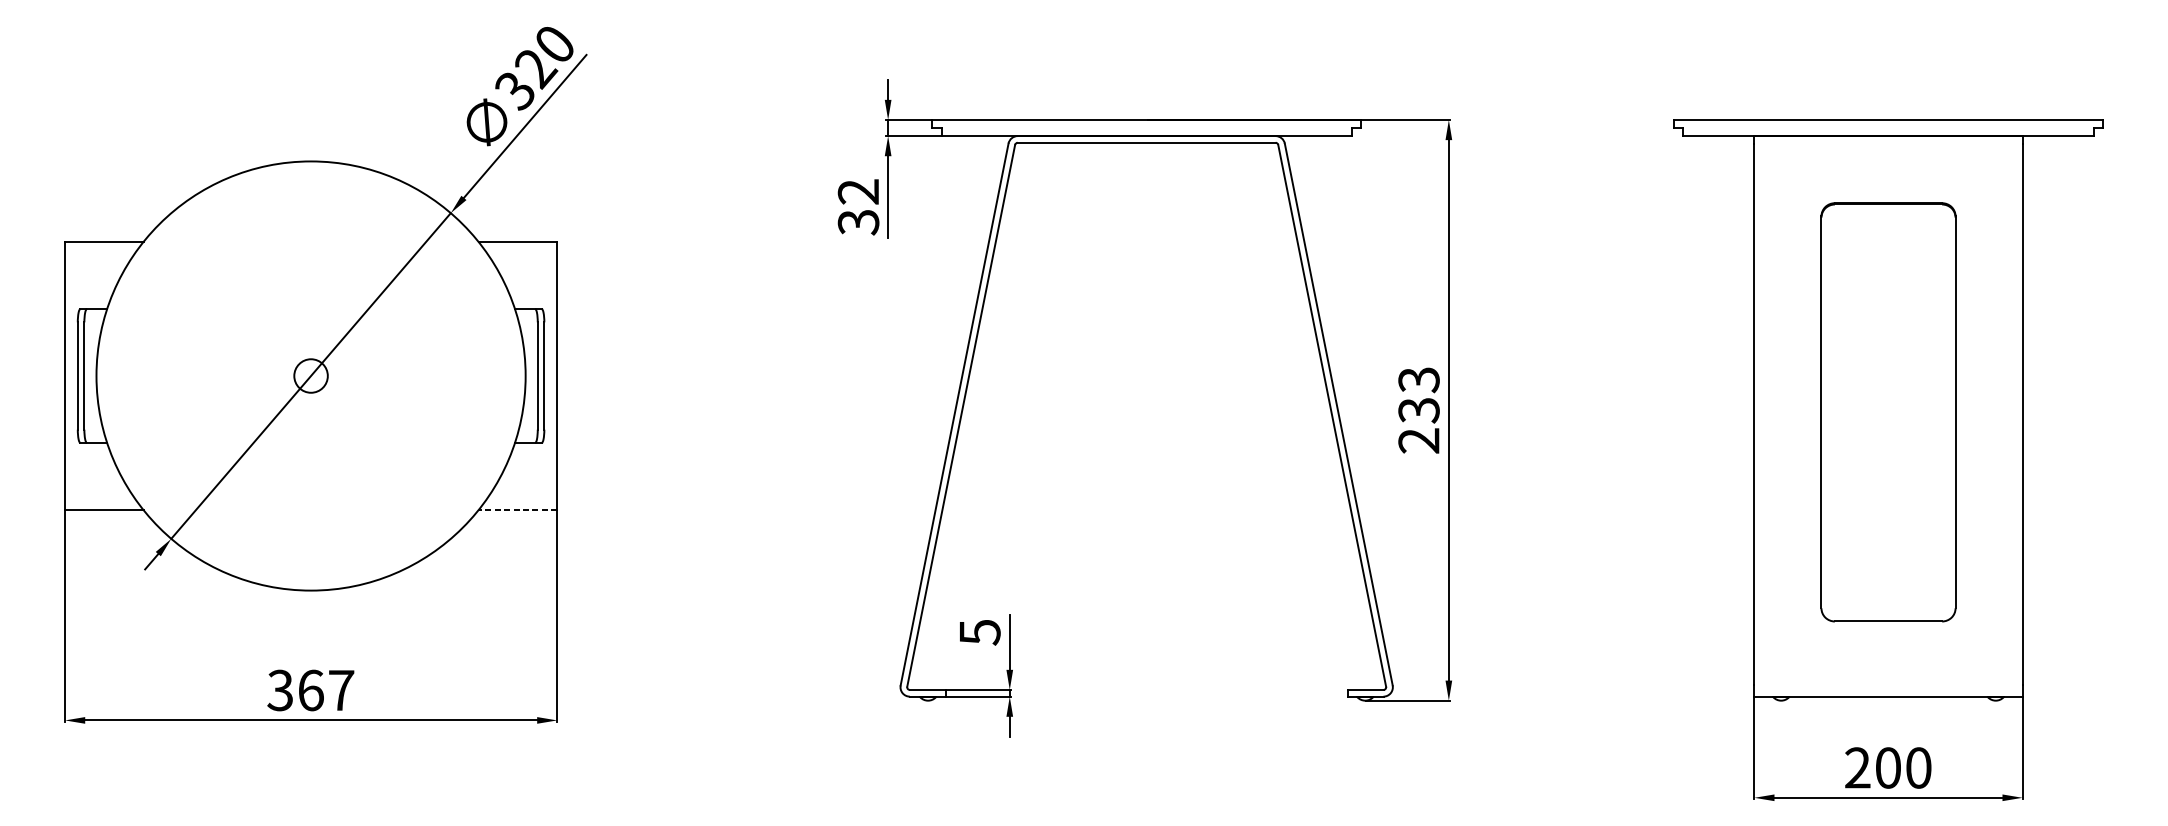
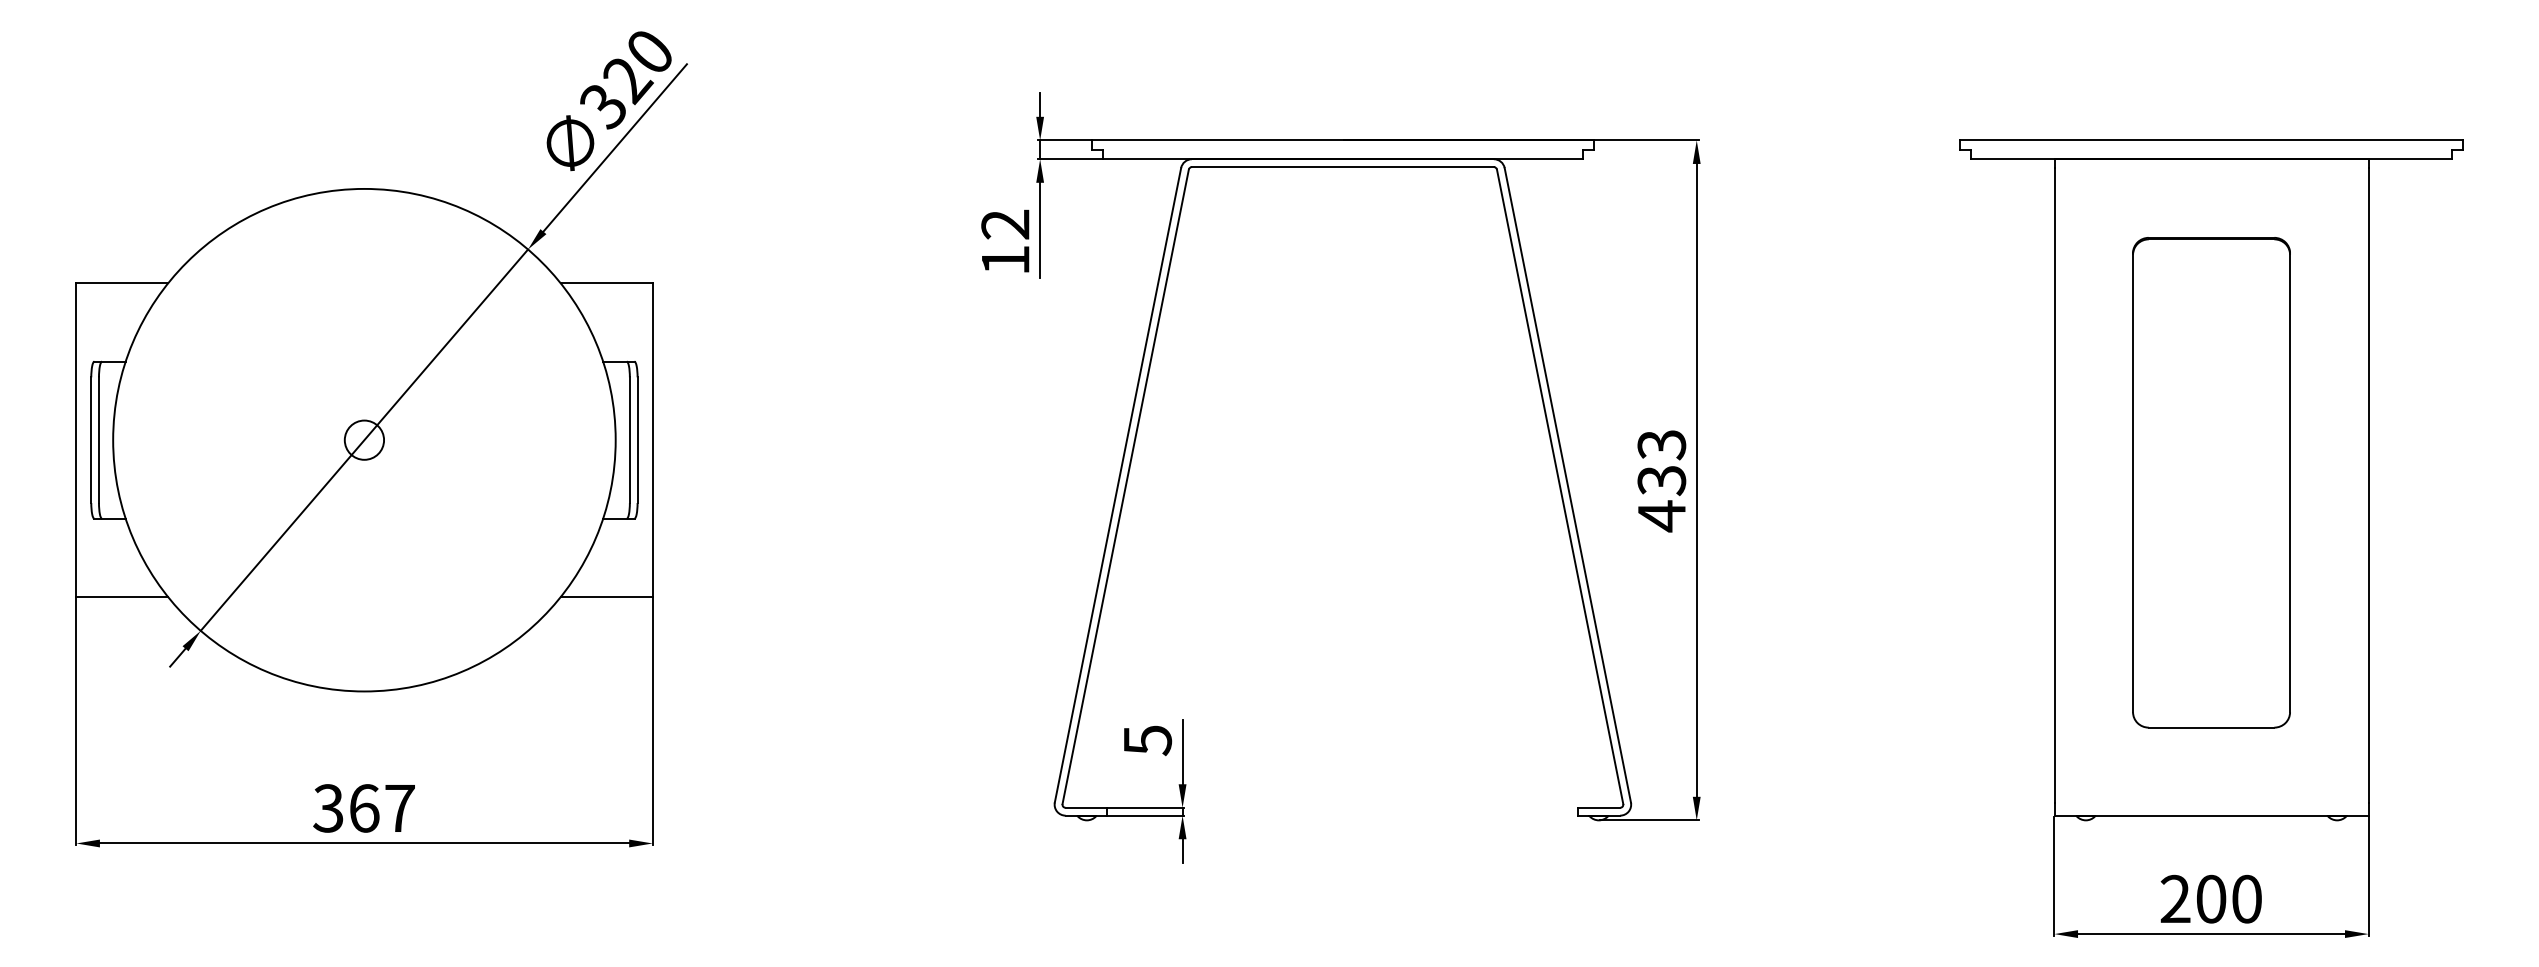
text: (858, 222) -> (1005, 260), 32 -> 12
text: (1418, 441) -> (1661, 516), 233 -> 433
line: (517, 510) -> (606, 597), dashed -> solid

